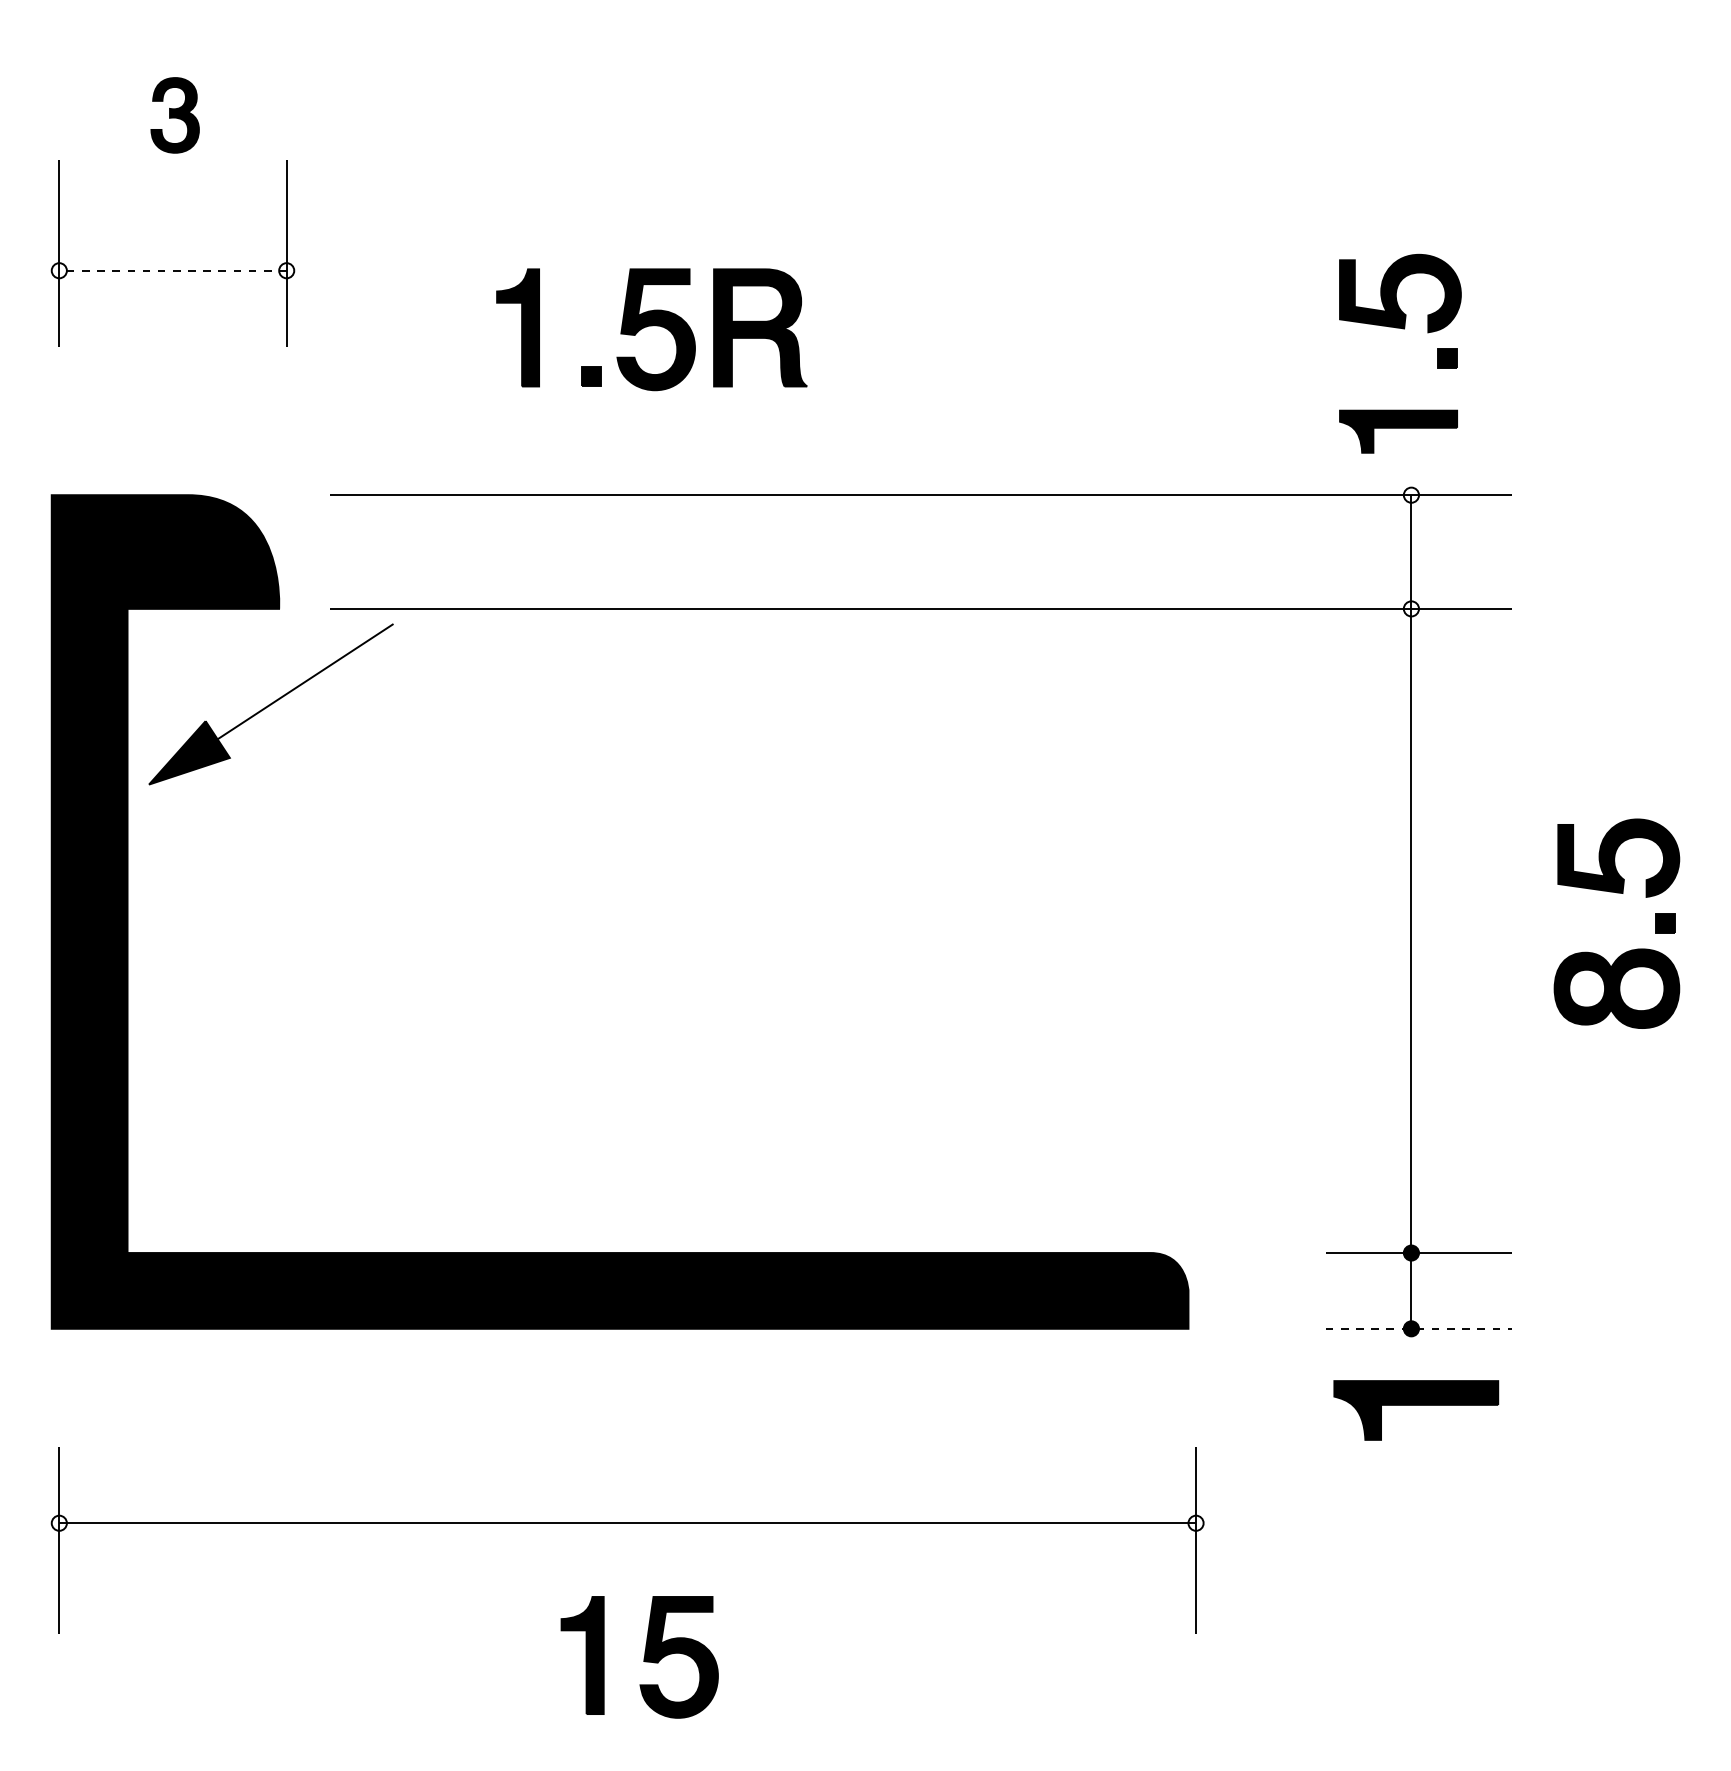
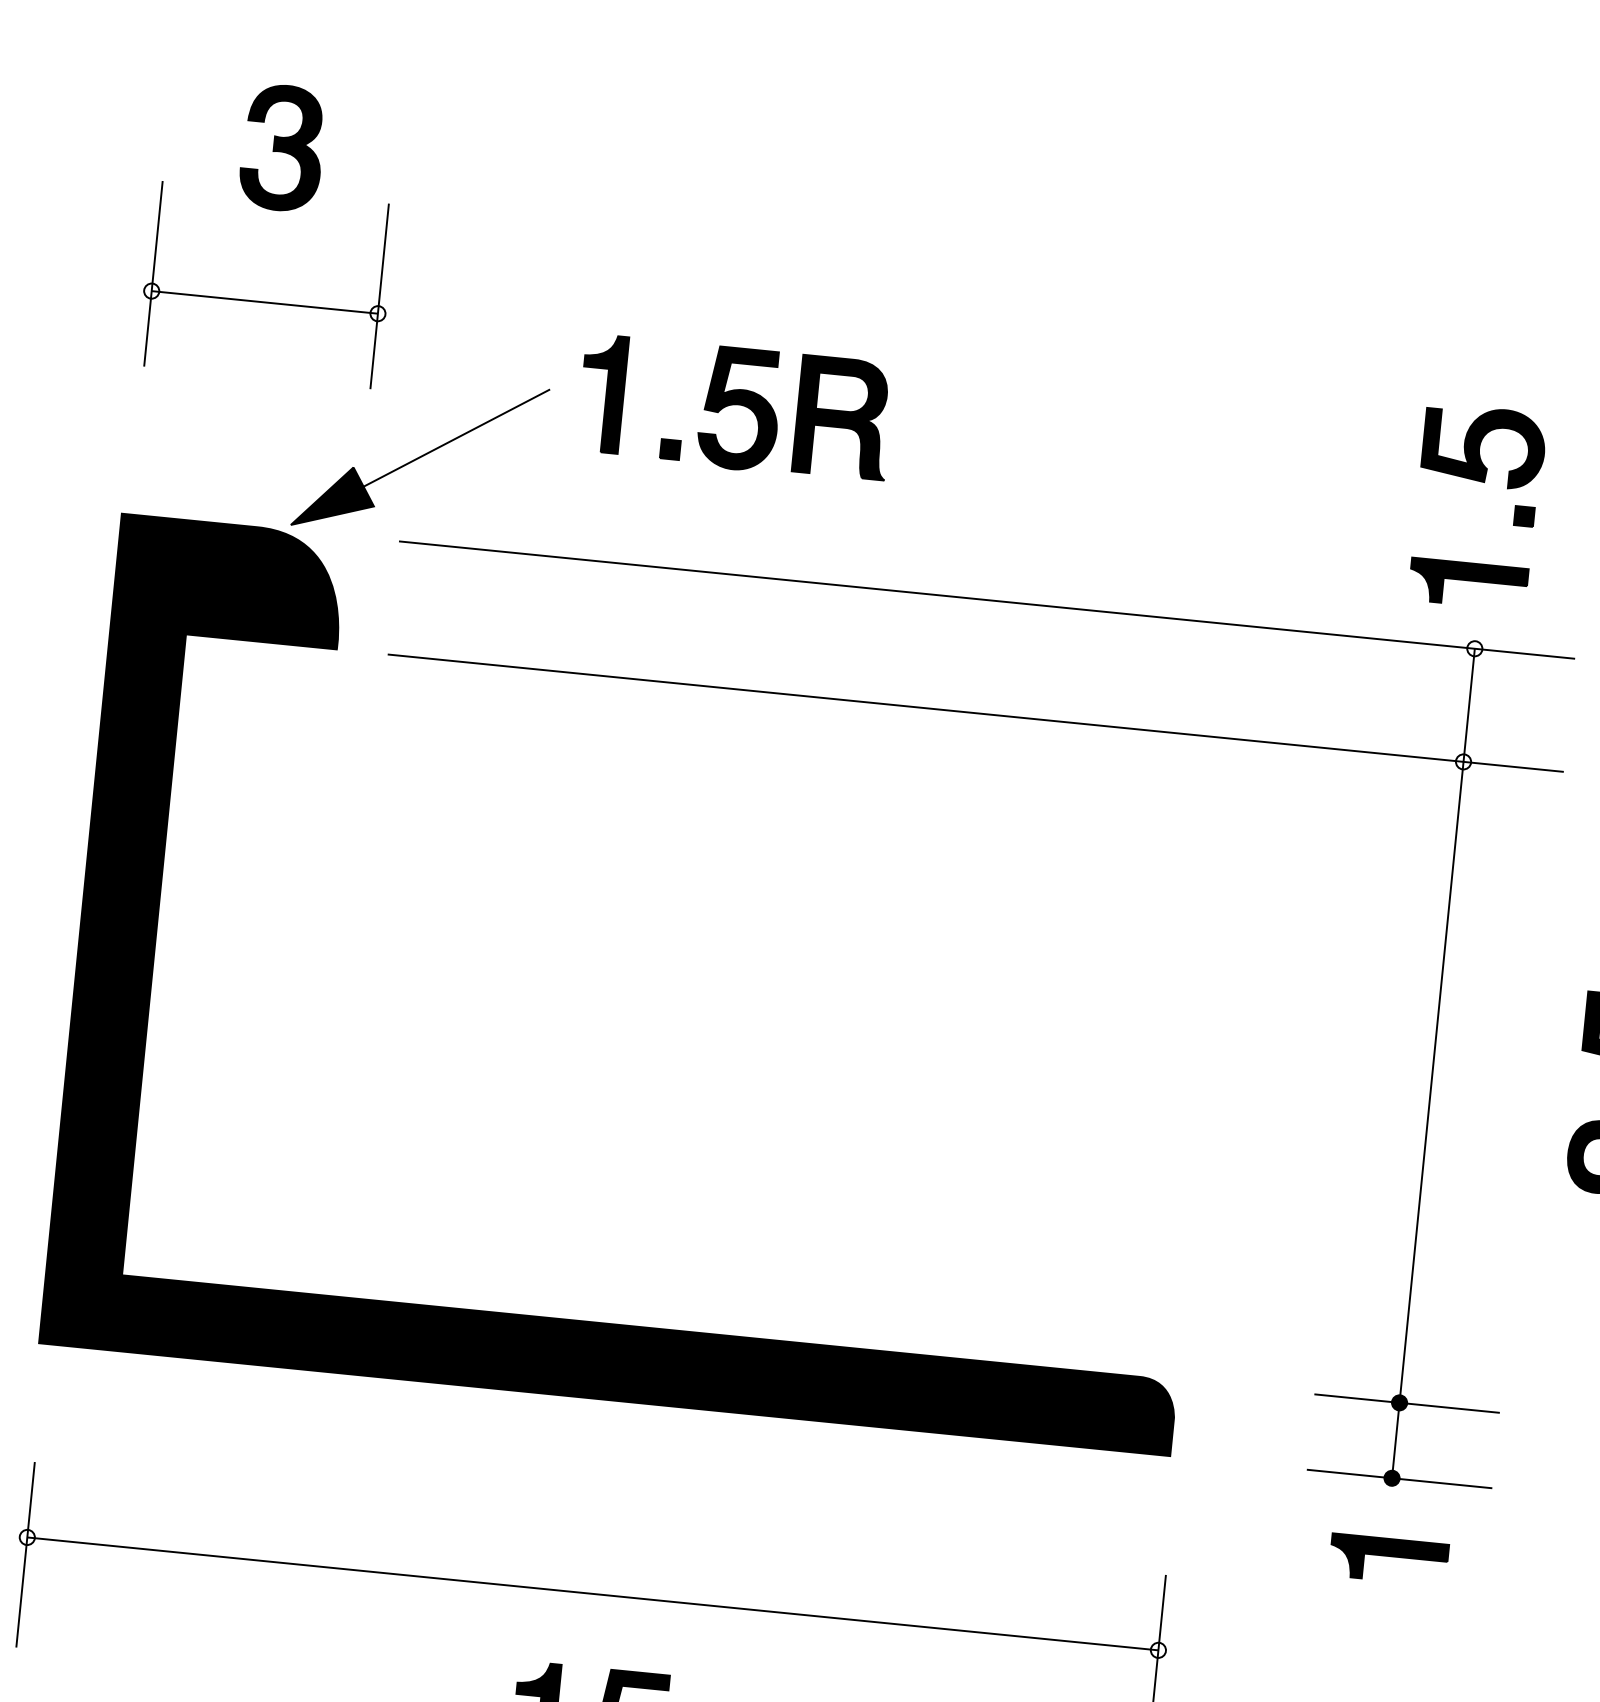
part: (174, 115) -> (281, 148), size x1.67
line: (173, 270) -> (265, 302), dashed -> solid
part: (270, 704) -> (419, 457), moved
line: (1419, 1328) -> (1400, 1478), dashed -> solid
part: (1416, 1410) -> (1388, 1560), size x0.71

